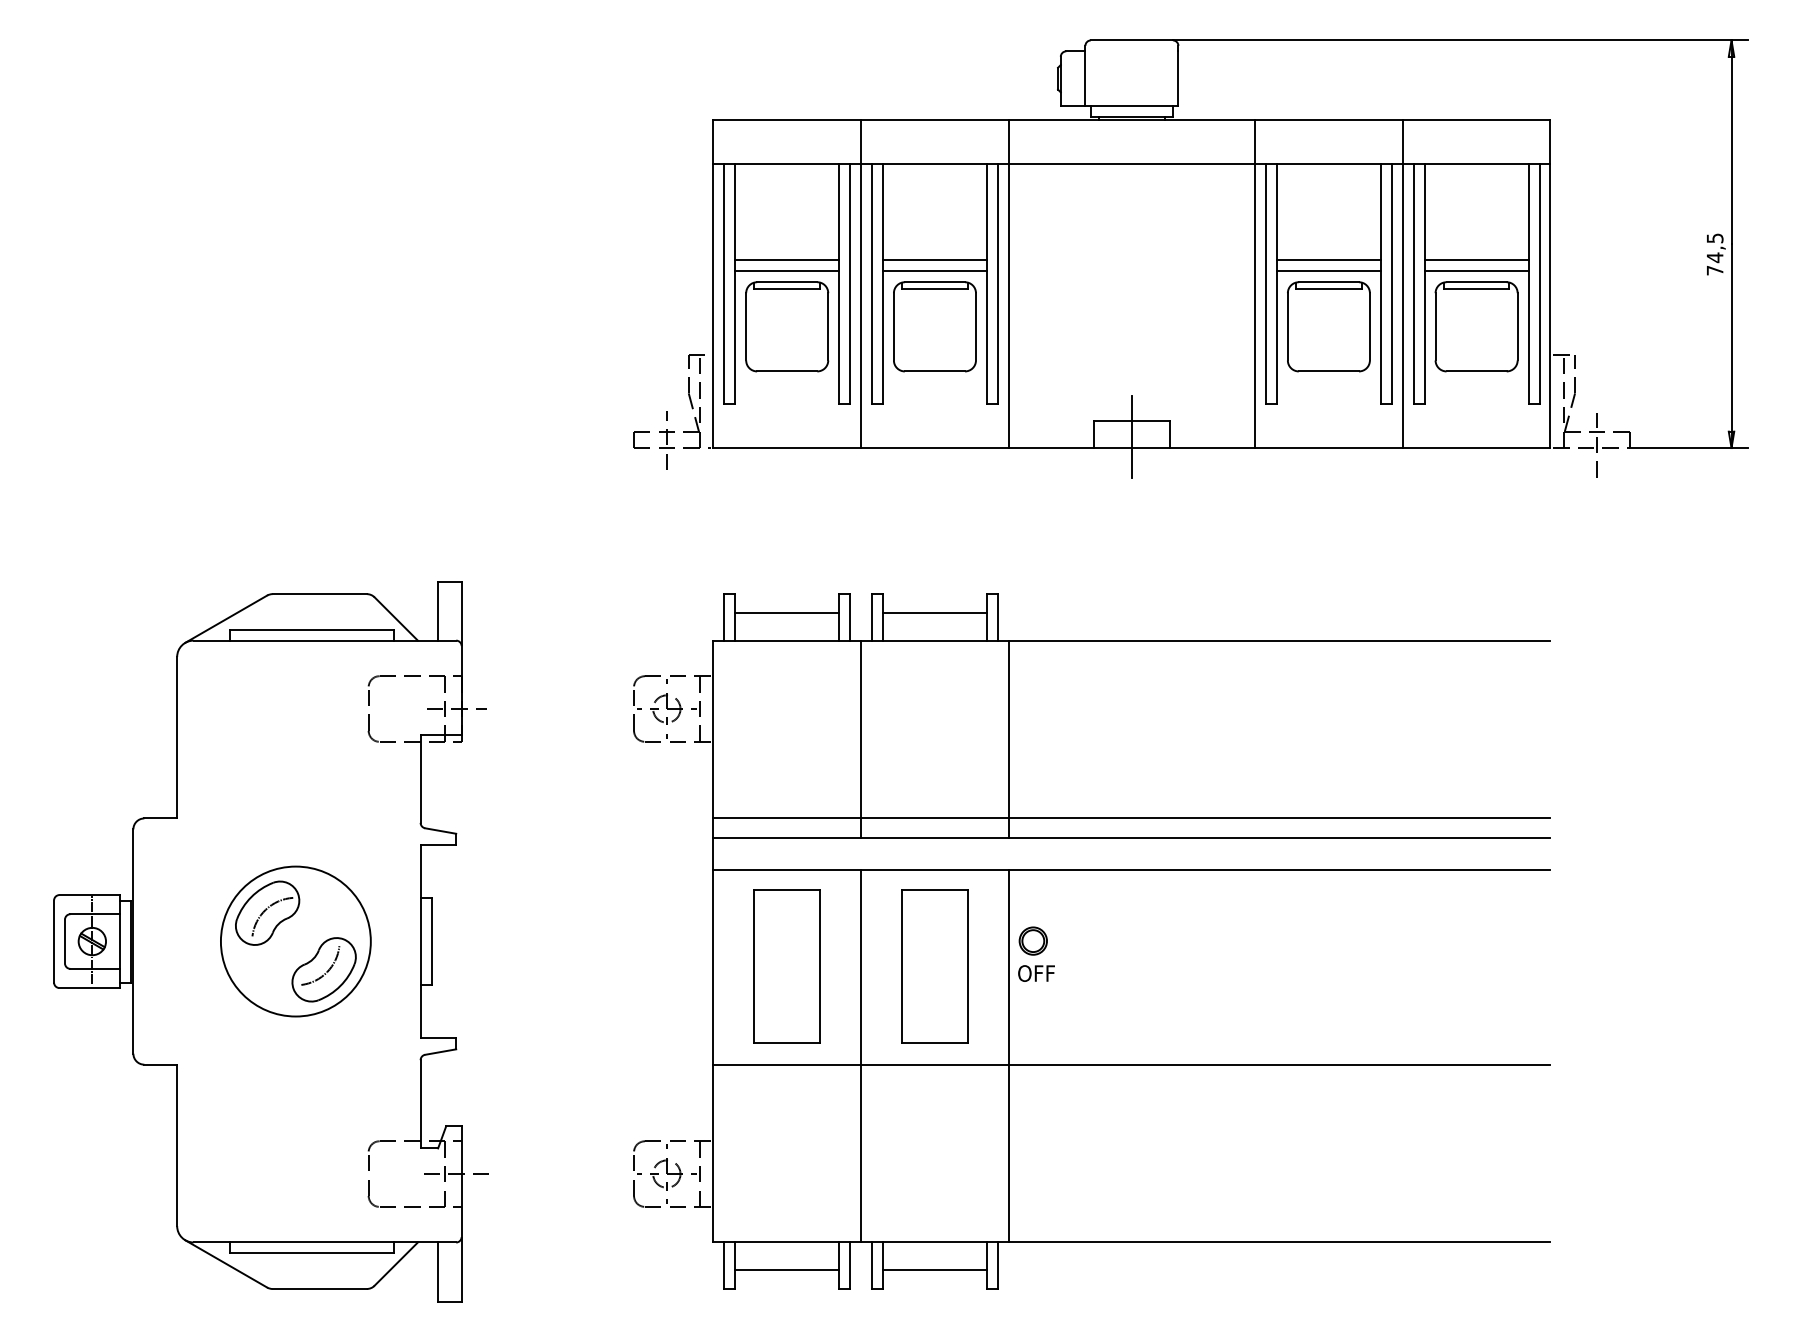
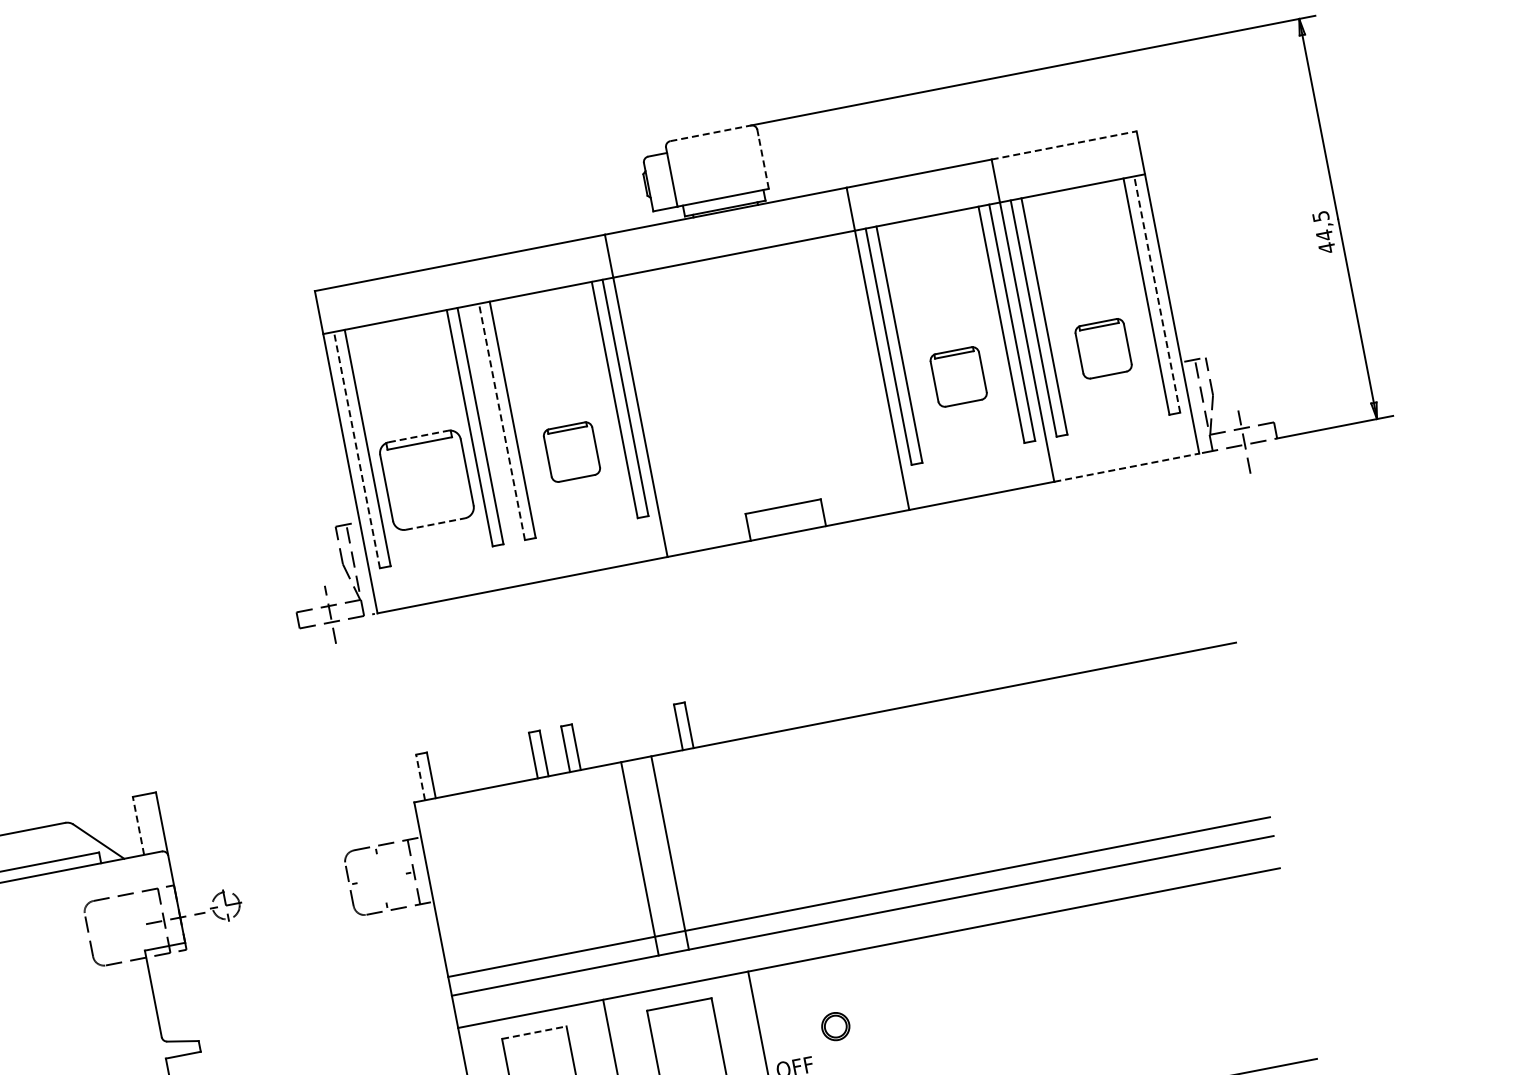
line: (1132, 40) -> (711, 133), solid -> dashed
line: (1178, 78) -> (763, 161), solid -> dashed
line: (1476, 119) -> (1063, 145), solid -> dashed
line: (787, 260) -> (414, 415), removed
line: (934, 260) -> (558, 387), removed
line: (1328, 260) -> (945, 311), removed
line: (1476, 260) -> (1090, 283), removed
text: (1715, 270) -> (1327, 247), 74,5 -> 44,5
line: (787, 271) -> (416, 425), removed
line: (934, 271) -> (560, 397), removed
line: (1328, 271) -> (947, 322), removed
line: (1476, 271) -> (1093, 294), removed
line: (787, 282) -> (418, 436), solid -> dashed
line: (724, 283) -> (357, 449), solid -> dashed
line: (861, 283) -> (491, 423), removed
line: (872, 283) -> (502, 421), solid -> dashed
line: (1539, 283) -> (1157, 294), solid -> dashed
part: (934, 326) -> (571, 451), size x0.6
part: (1328, 326) -> (958, 376), size x0.6
part: (1476, 326) -> (1103, 348), size x0.6
line: (787, 371) -> (435, 524), solid -> dashed
line: (1131, 436) -> (785, 522), removed
line: (1476, 448) -> (1126, 468), solid -> dashed
line: (438, 611) -> (138, 826), solid -> dashed
line: (787, 613) -> (481, 761), removed
line: (934, 613) -> (626, 733), removed
line: (724, 616) -> (420, 776), solid -> dashed
part: (666, 708) -> (225, 905), moved
line: (861, 738) -> (640, 858), moved
line: (1008, 738) -> (669, 852), moved
line: (787, 889) -> (534, 1032), solid -> dashed
part: (1032, 940) -> (834, 1026), moved

